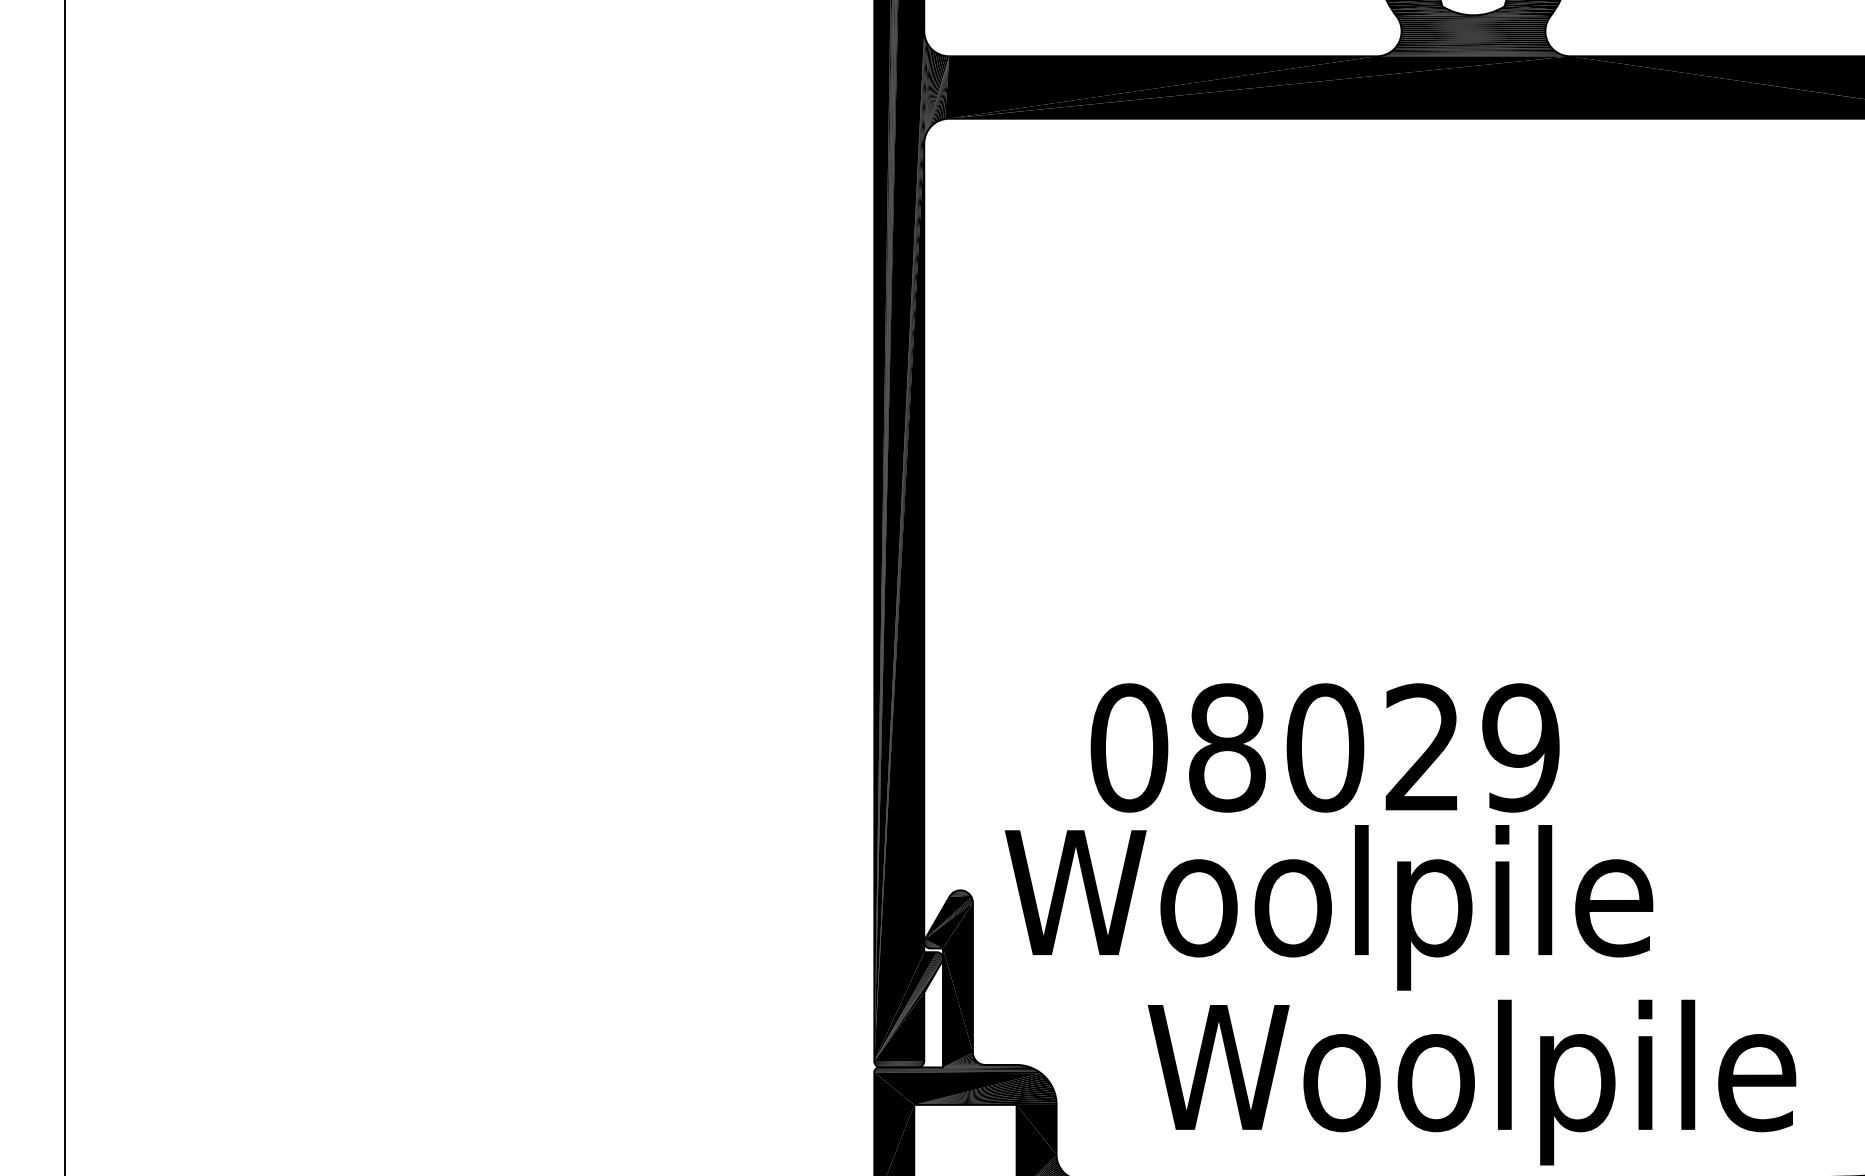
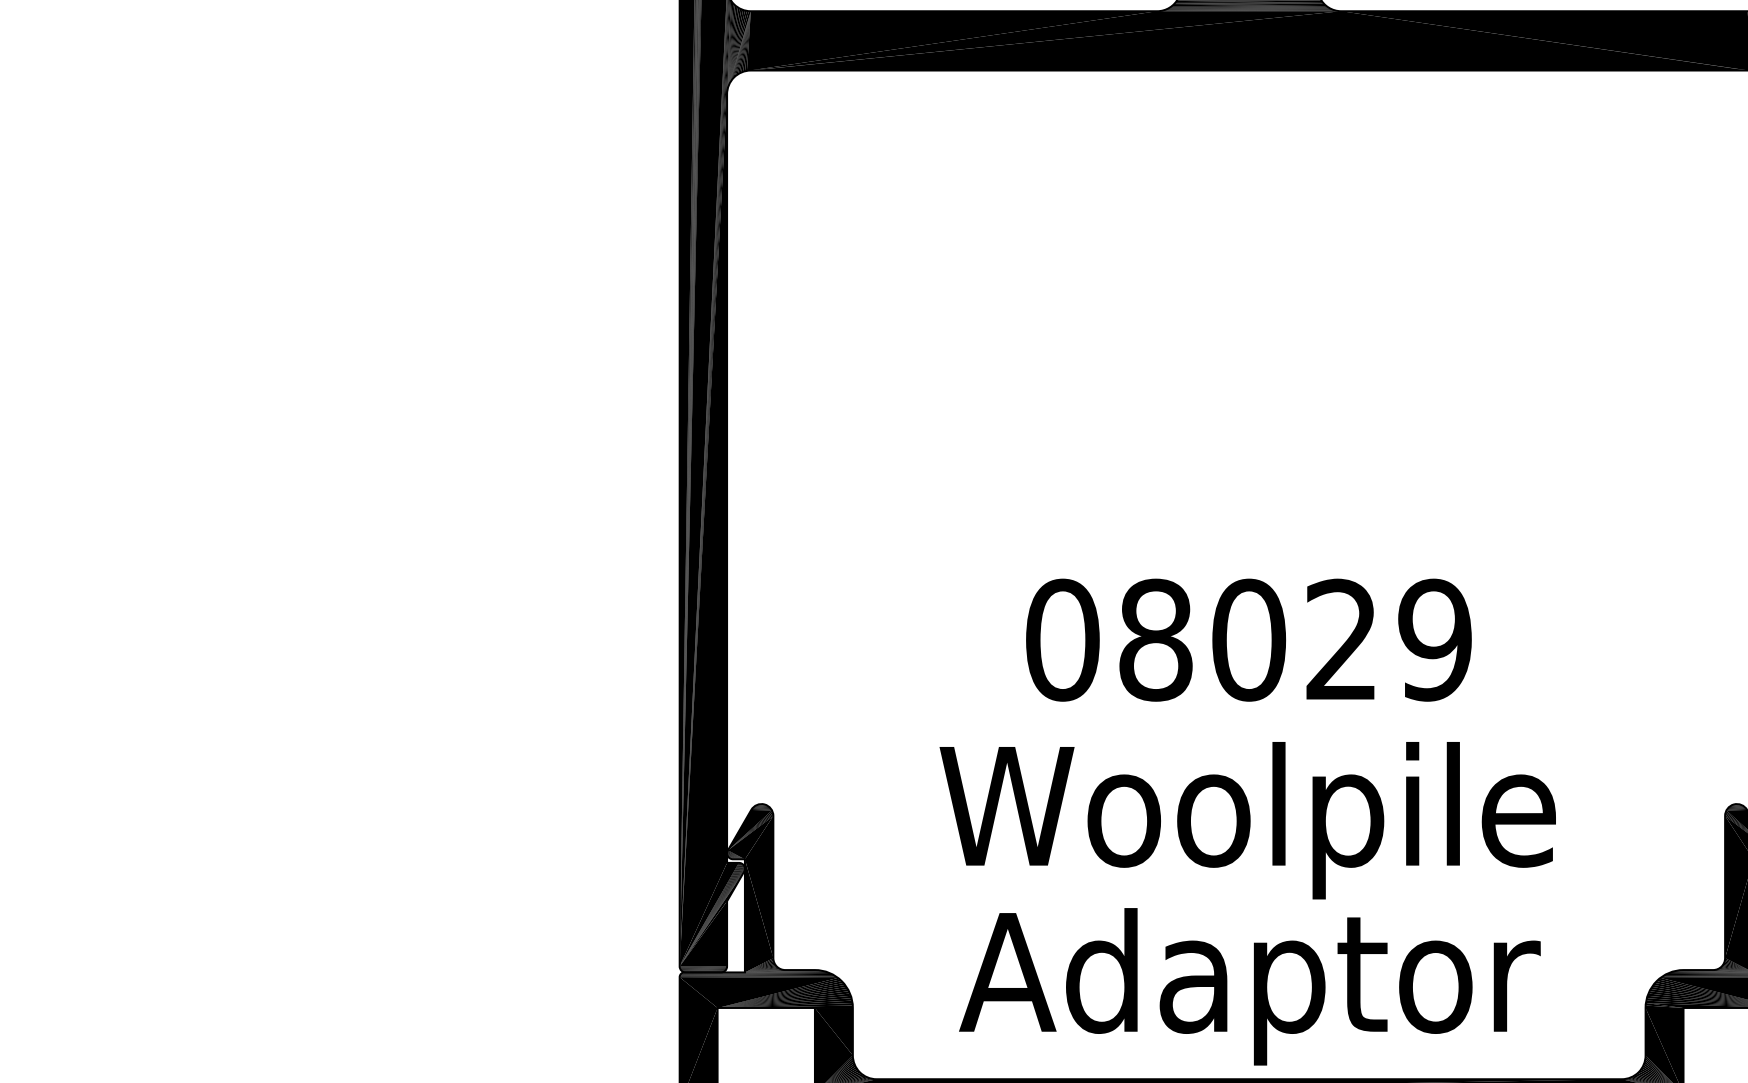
text: (1324, 747) -> (1248, 639), moved
text: (1328, 907) -> (1247, 820), moved
text: (1471, 1082) -> (1247, 986), Woolpile -> Adaptor

